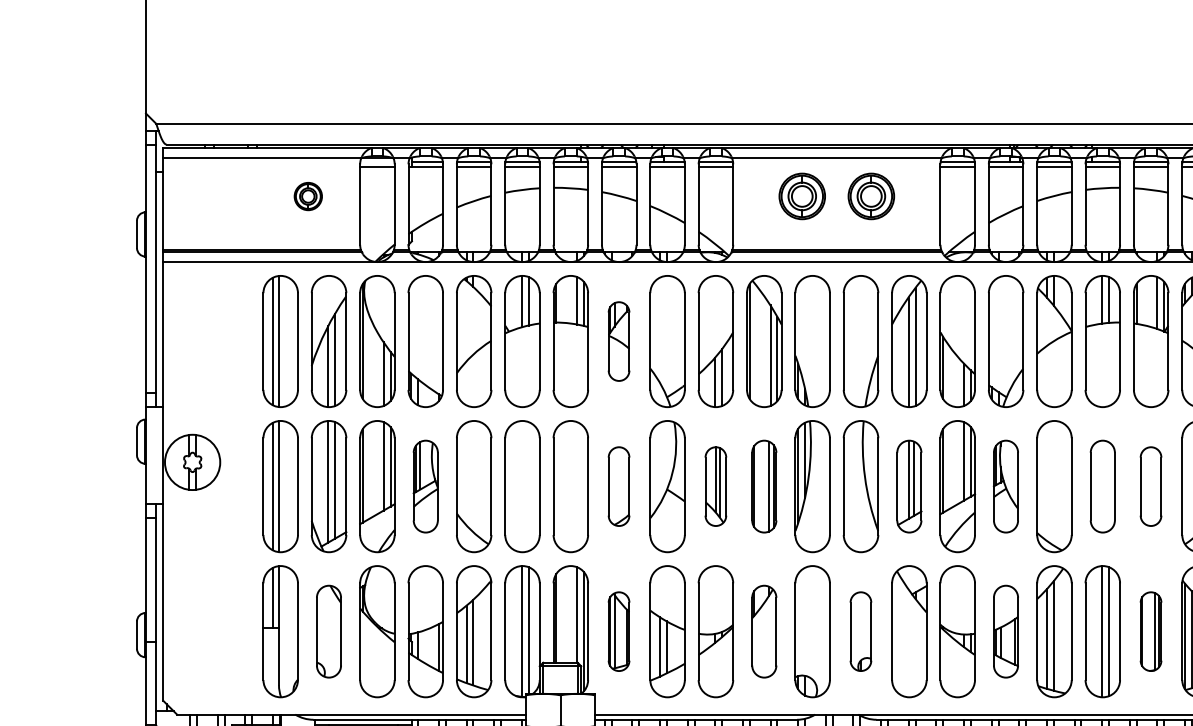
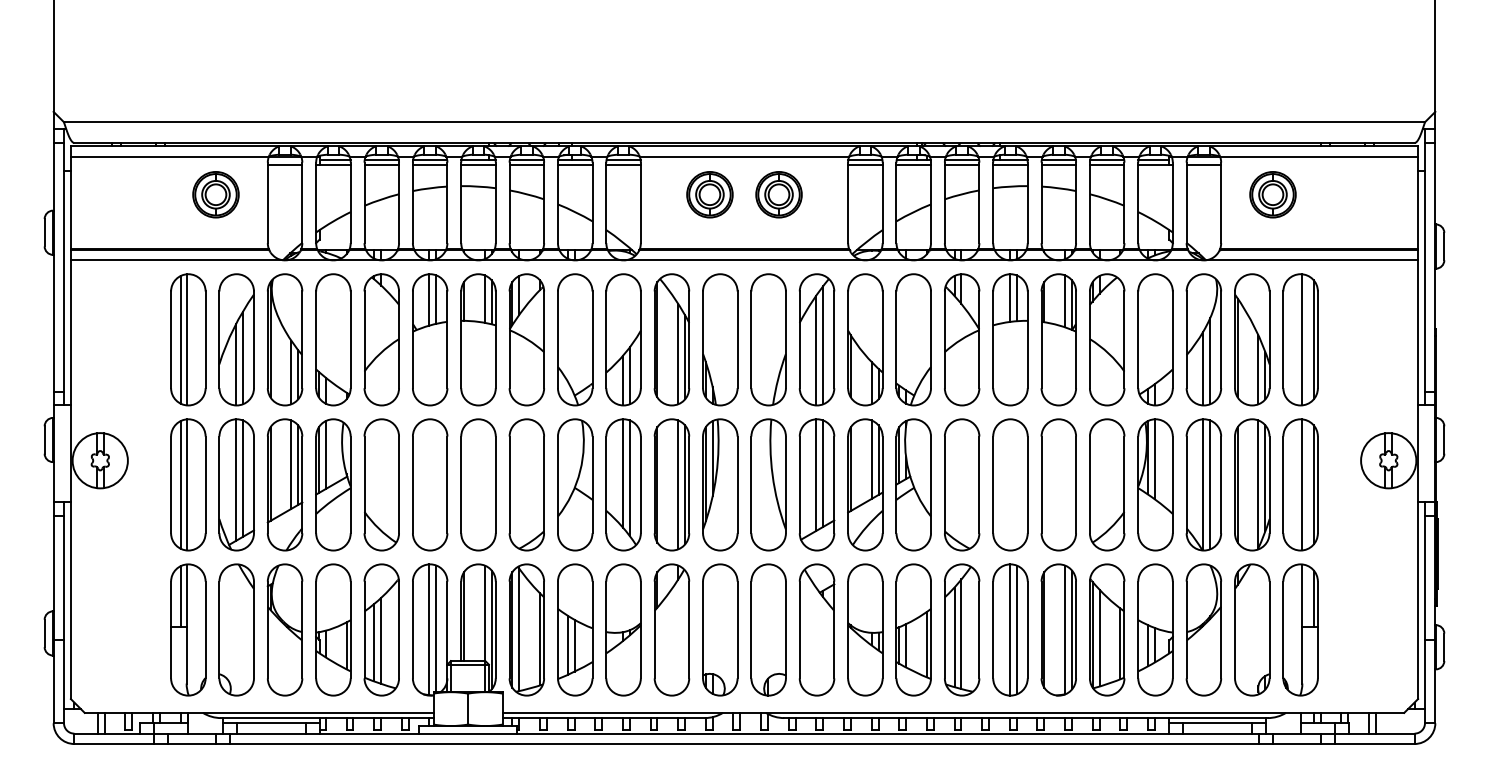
part: (307, 196) -> (215, 194), size x1.67
part: (618, 341) -> (526, 339), size x1.67
part: (425, 486) -> (333, 484), size x1.43
part: (618, 486) -> (526, 484), size x1.67
part: (715, 486) -> (623, 484), size x1.67
part: (763, 486) -> (671, 484), size x1.43
part: (908, 486) -> (816, 484), size x1.43
part: (1005, 486) -> (913, 484), size x1.43
part: (1102, 486) -> (1010, 484), size x1.43
part: (1150, 486) -> (1058, 484), size x1.67
part: (328, 631) -> (236, 629), size x1.43
part: (618, 631) -> (526, 629), size x1.67
part: (763, 631) -> (671, 629), size x1.43
part: (860, 631) -> (768, 629), size x1.67
part: (1005, 631) -> (913, 629), size x1.43
part: (1150, 631) -> (1058, 629), size x1.67

